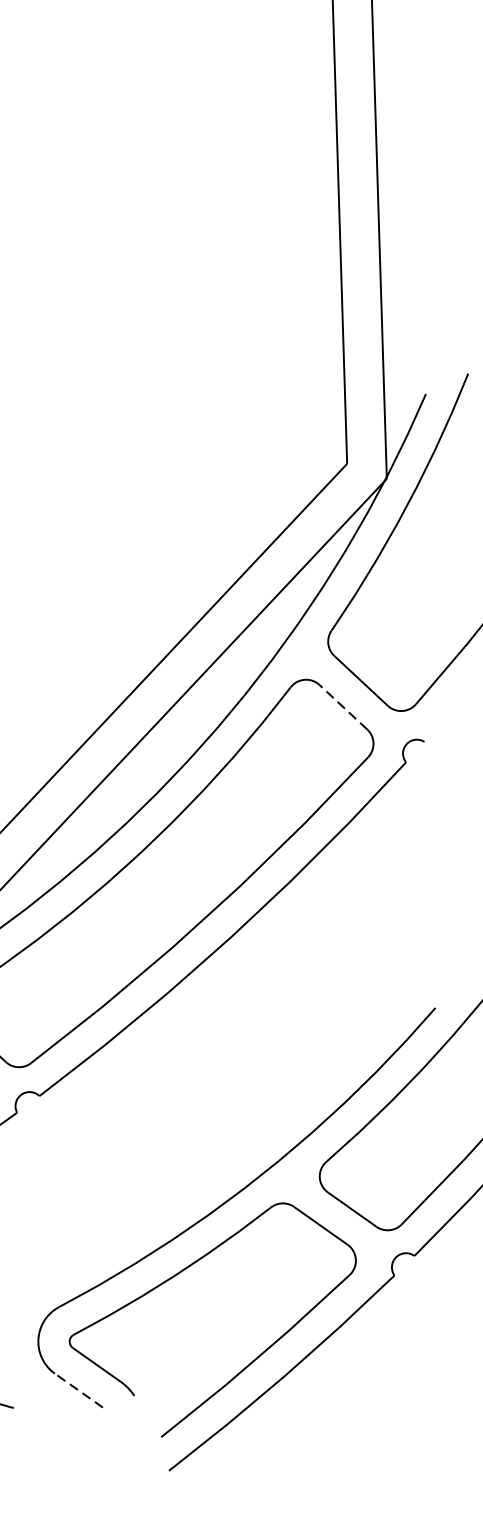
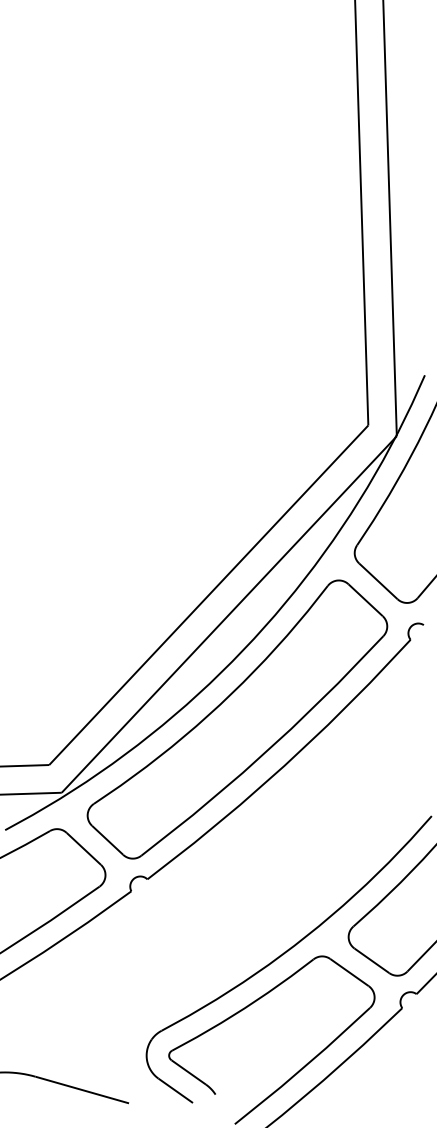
line: (343, 706) -> (365, 599), dashed -> solid
line: (78, 1390) -> (175, 1090), dashed -> solid

